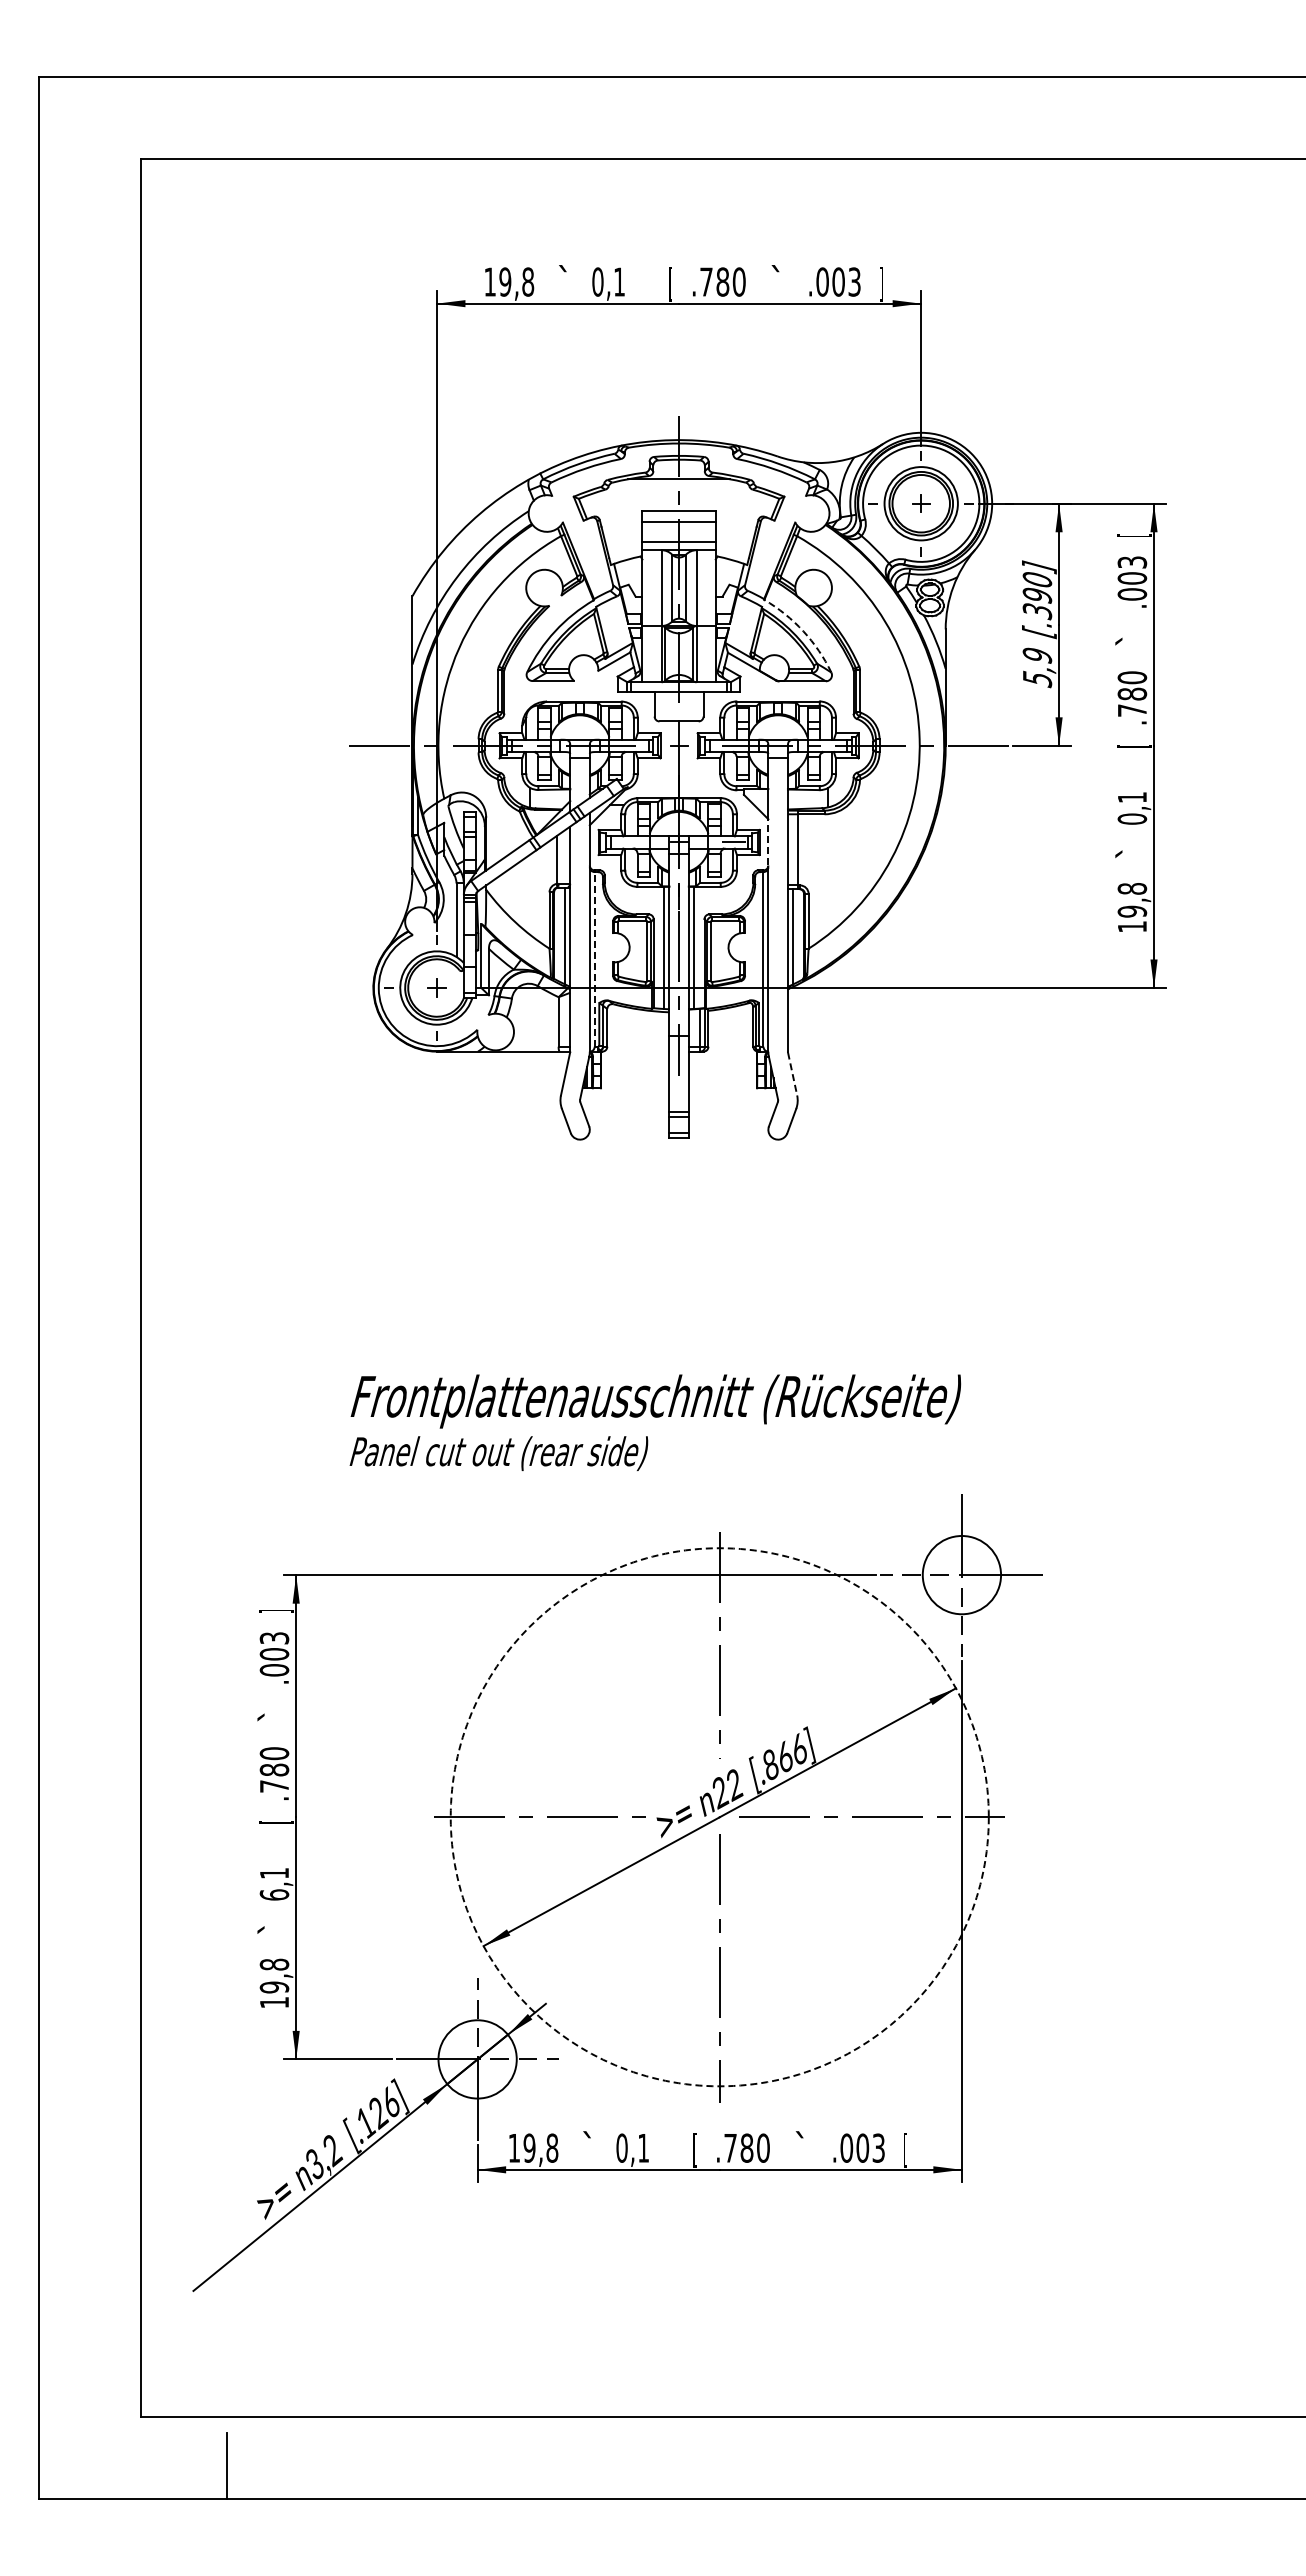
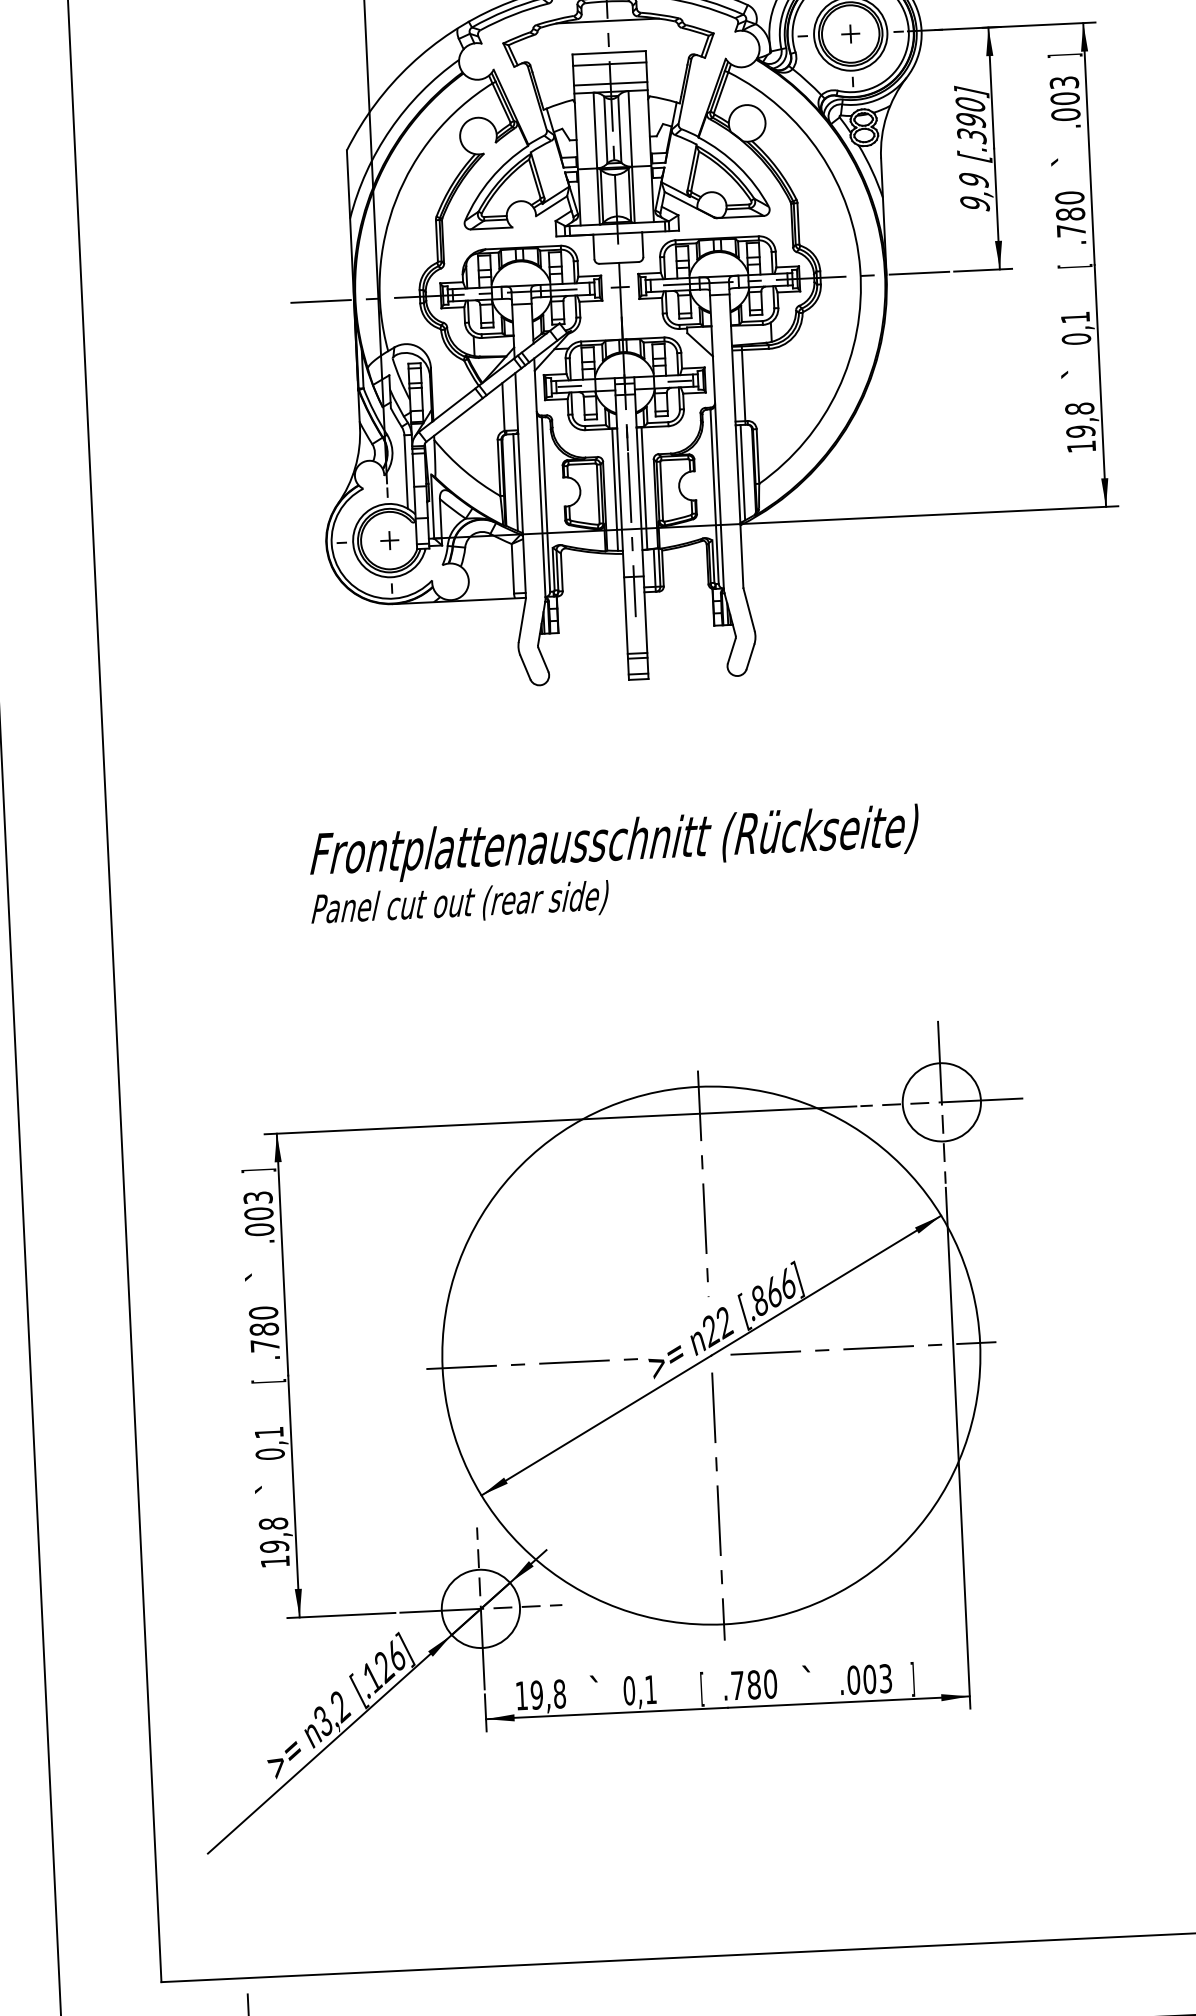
text: (1134, 535) -> (1065, 55), [ -> ]
arc: (803, 631) -> (739, 167), dashed -> solid
text: (1036, 679) -> (974, 204), 5,9 -> 9,9
line: (768, 841) -> (714, 378), dashed -> solid
line: (623, 842) -> (569, 386), added
line: (594, 958) -> (545, 503), dashed -> solid
line: (792, 1074) -> (749, 610), dashed -> solid
text: (655, 1422) -> (614, 865), moved
circle: (719, 1817) -> (711, 1355), dashed -> solid
text: (273, 1894) -> (269, 1453), 6,1 -> 0,1
text: (905, 2149) -> (912, 1678), [ -> ]

